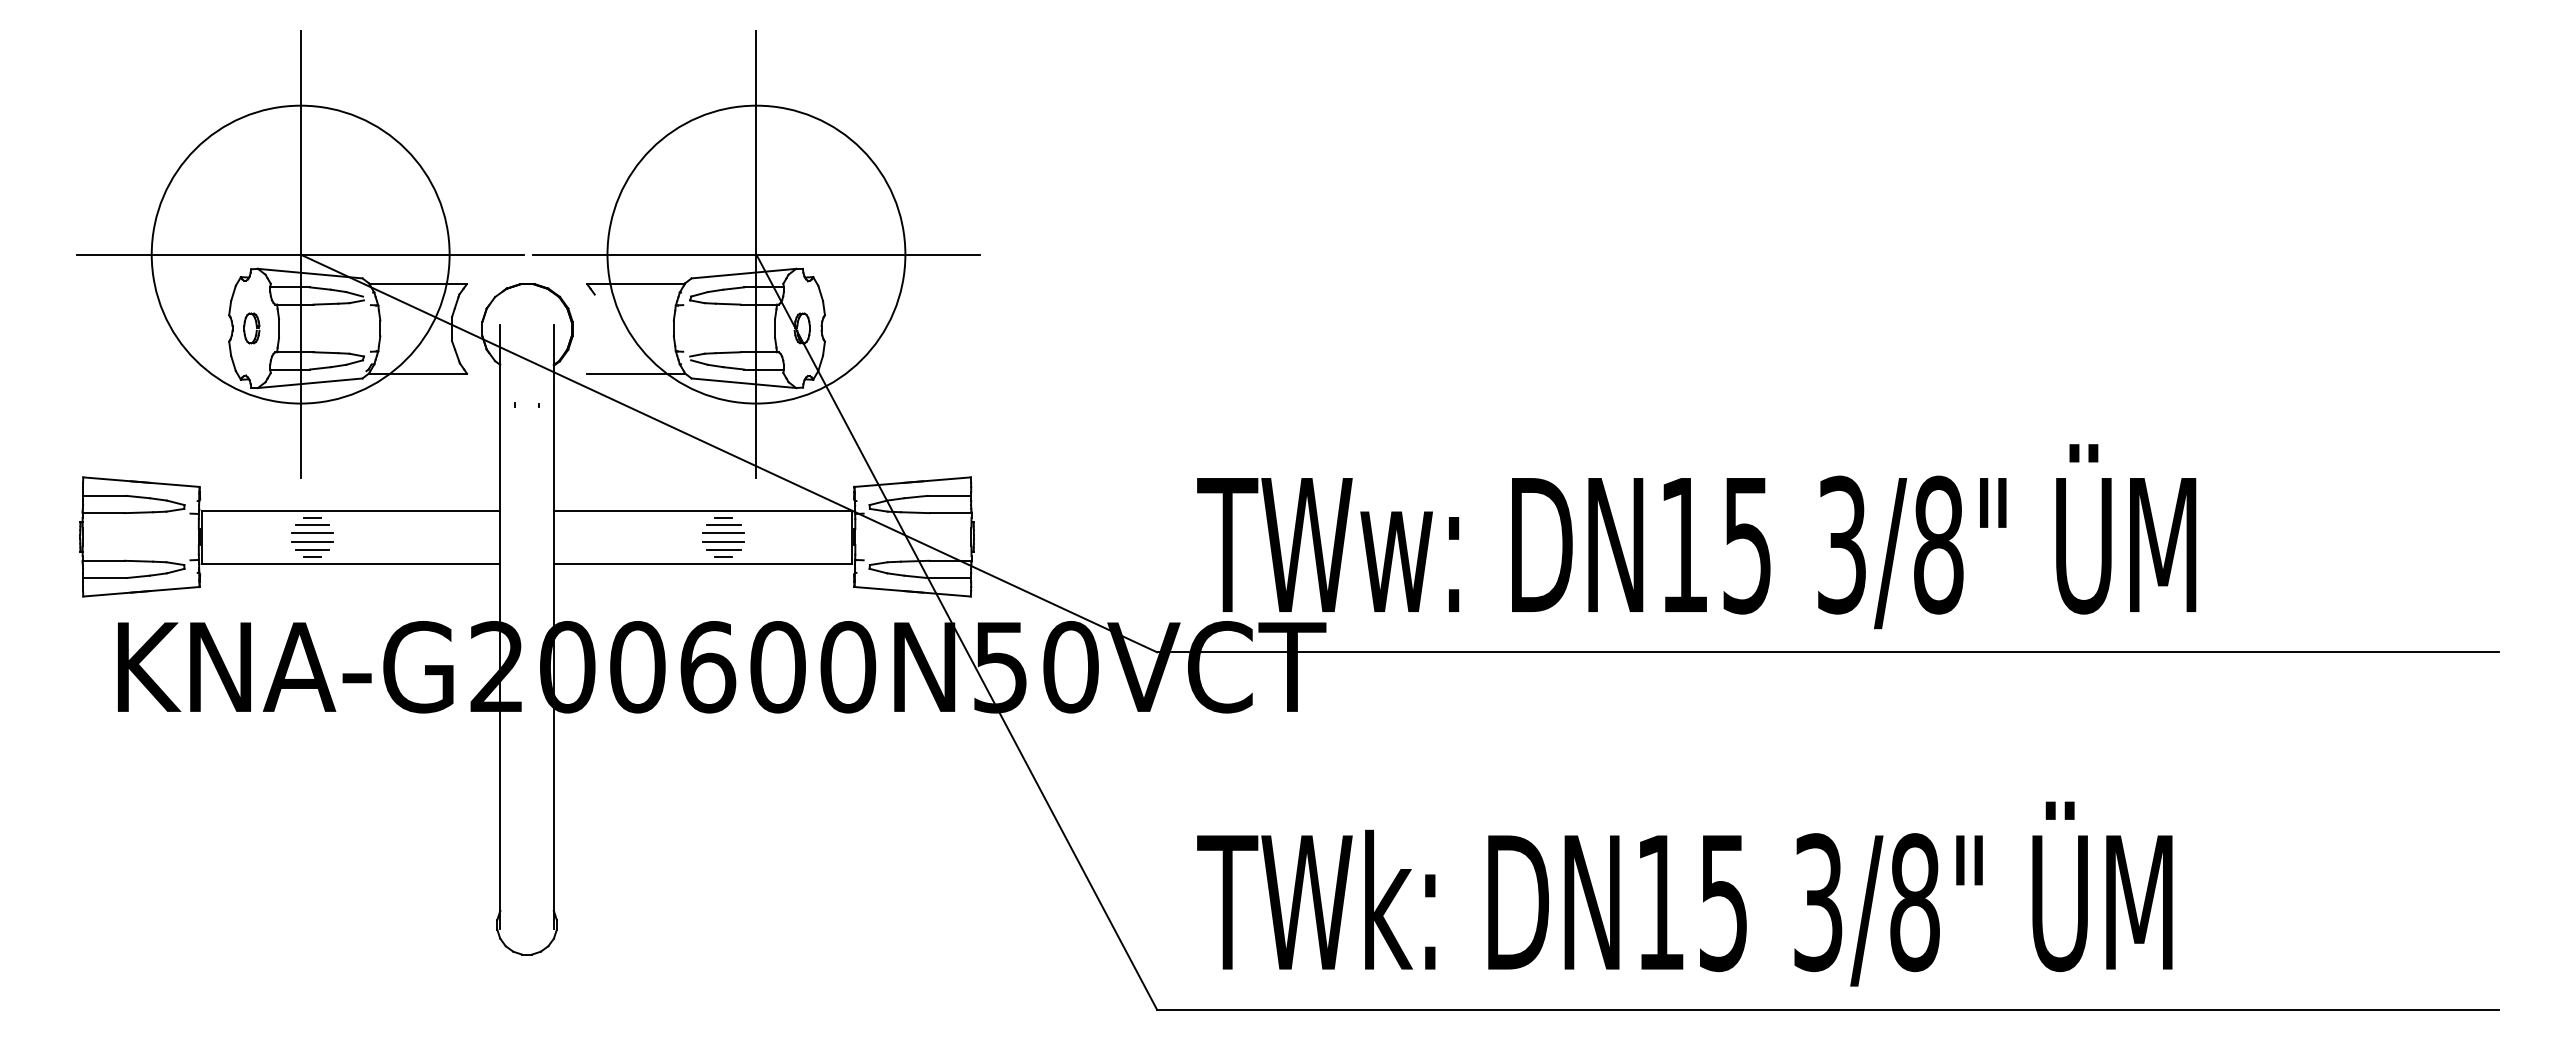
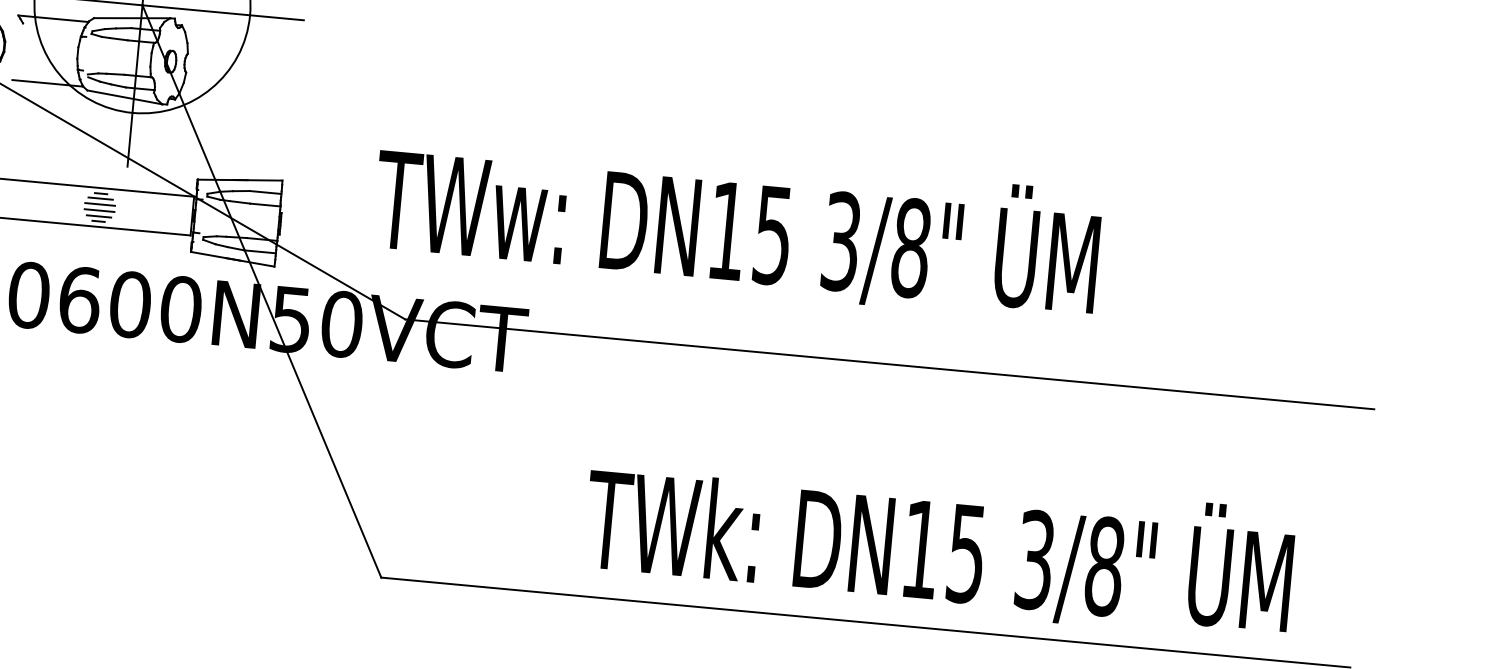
text: (1696, 536) -> (736, 225), moved
text: (1684, 893) -> (939, 544), moved

